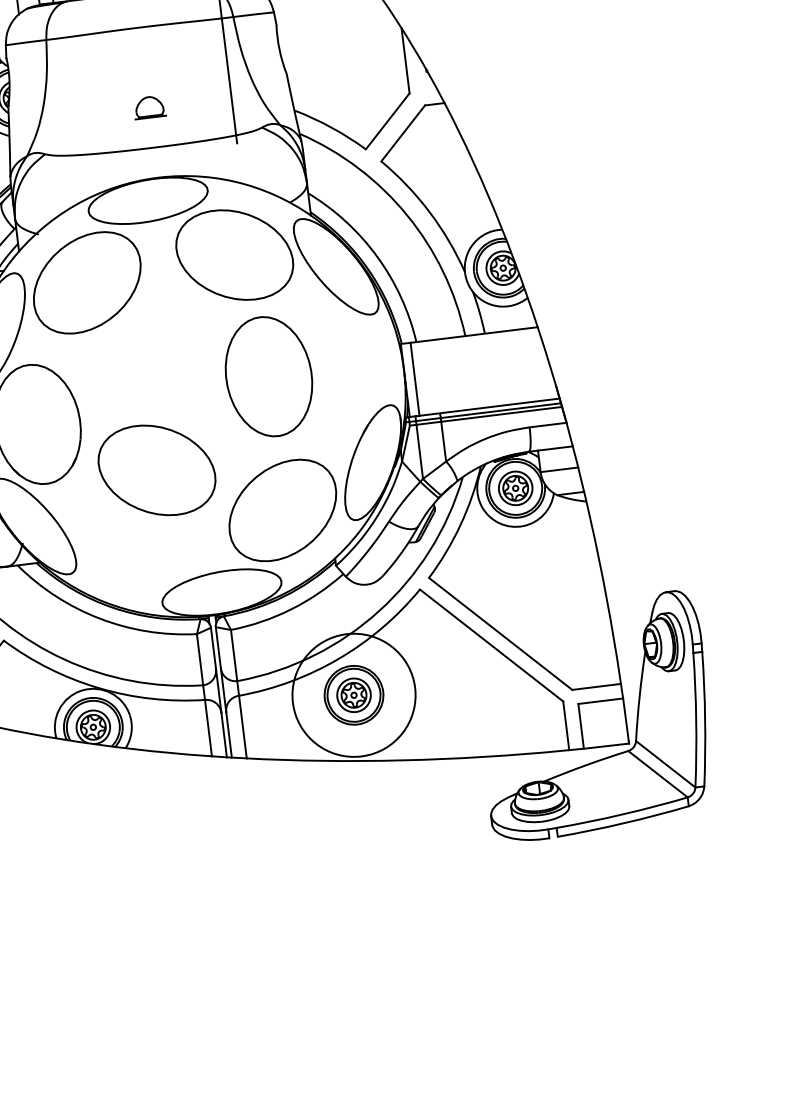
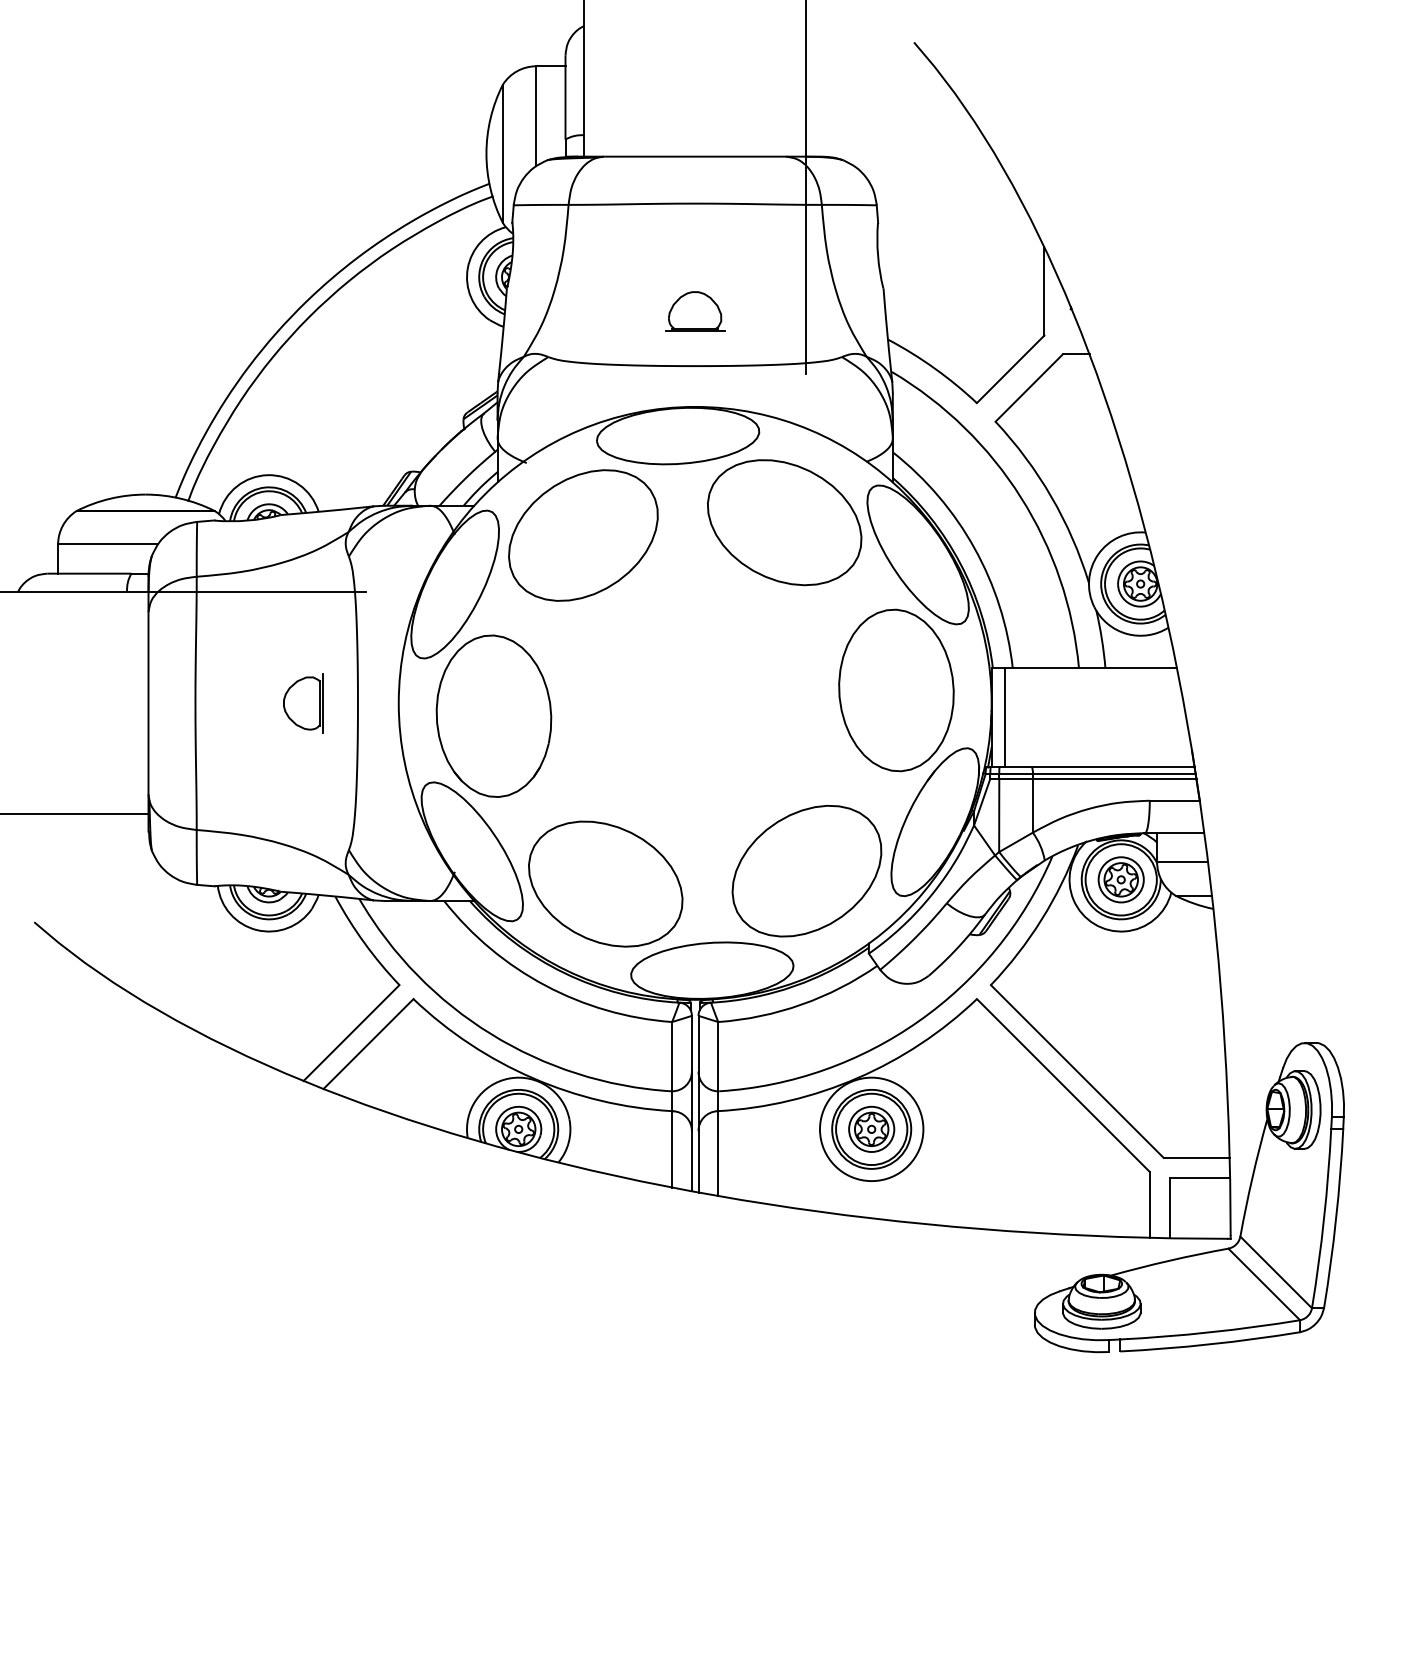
part: (149, 107) -> (695, 311), size x1.43
part: (269, 376) -> (896, 690), moved
part: (156, 469) -> (605, 883), moved
circle: (353, 695) -> (871, 1129), size x0.62

